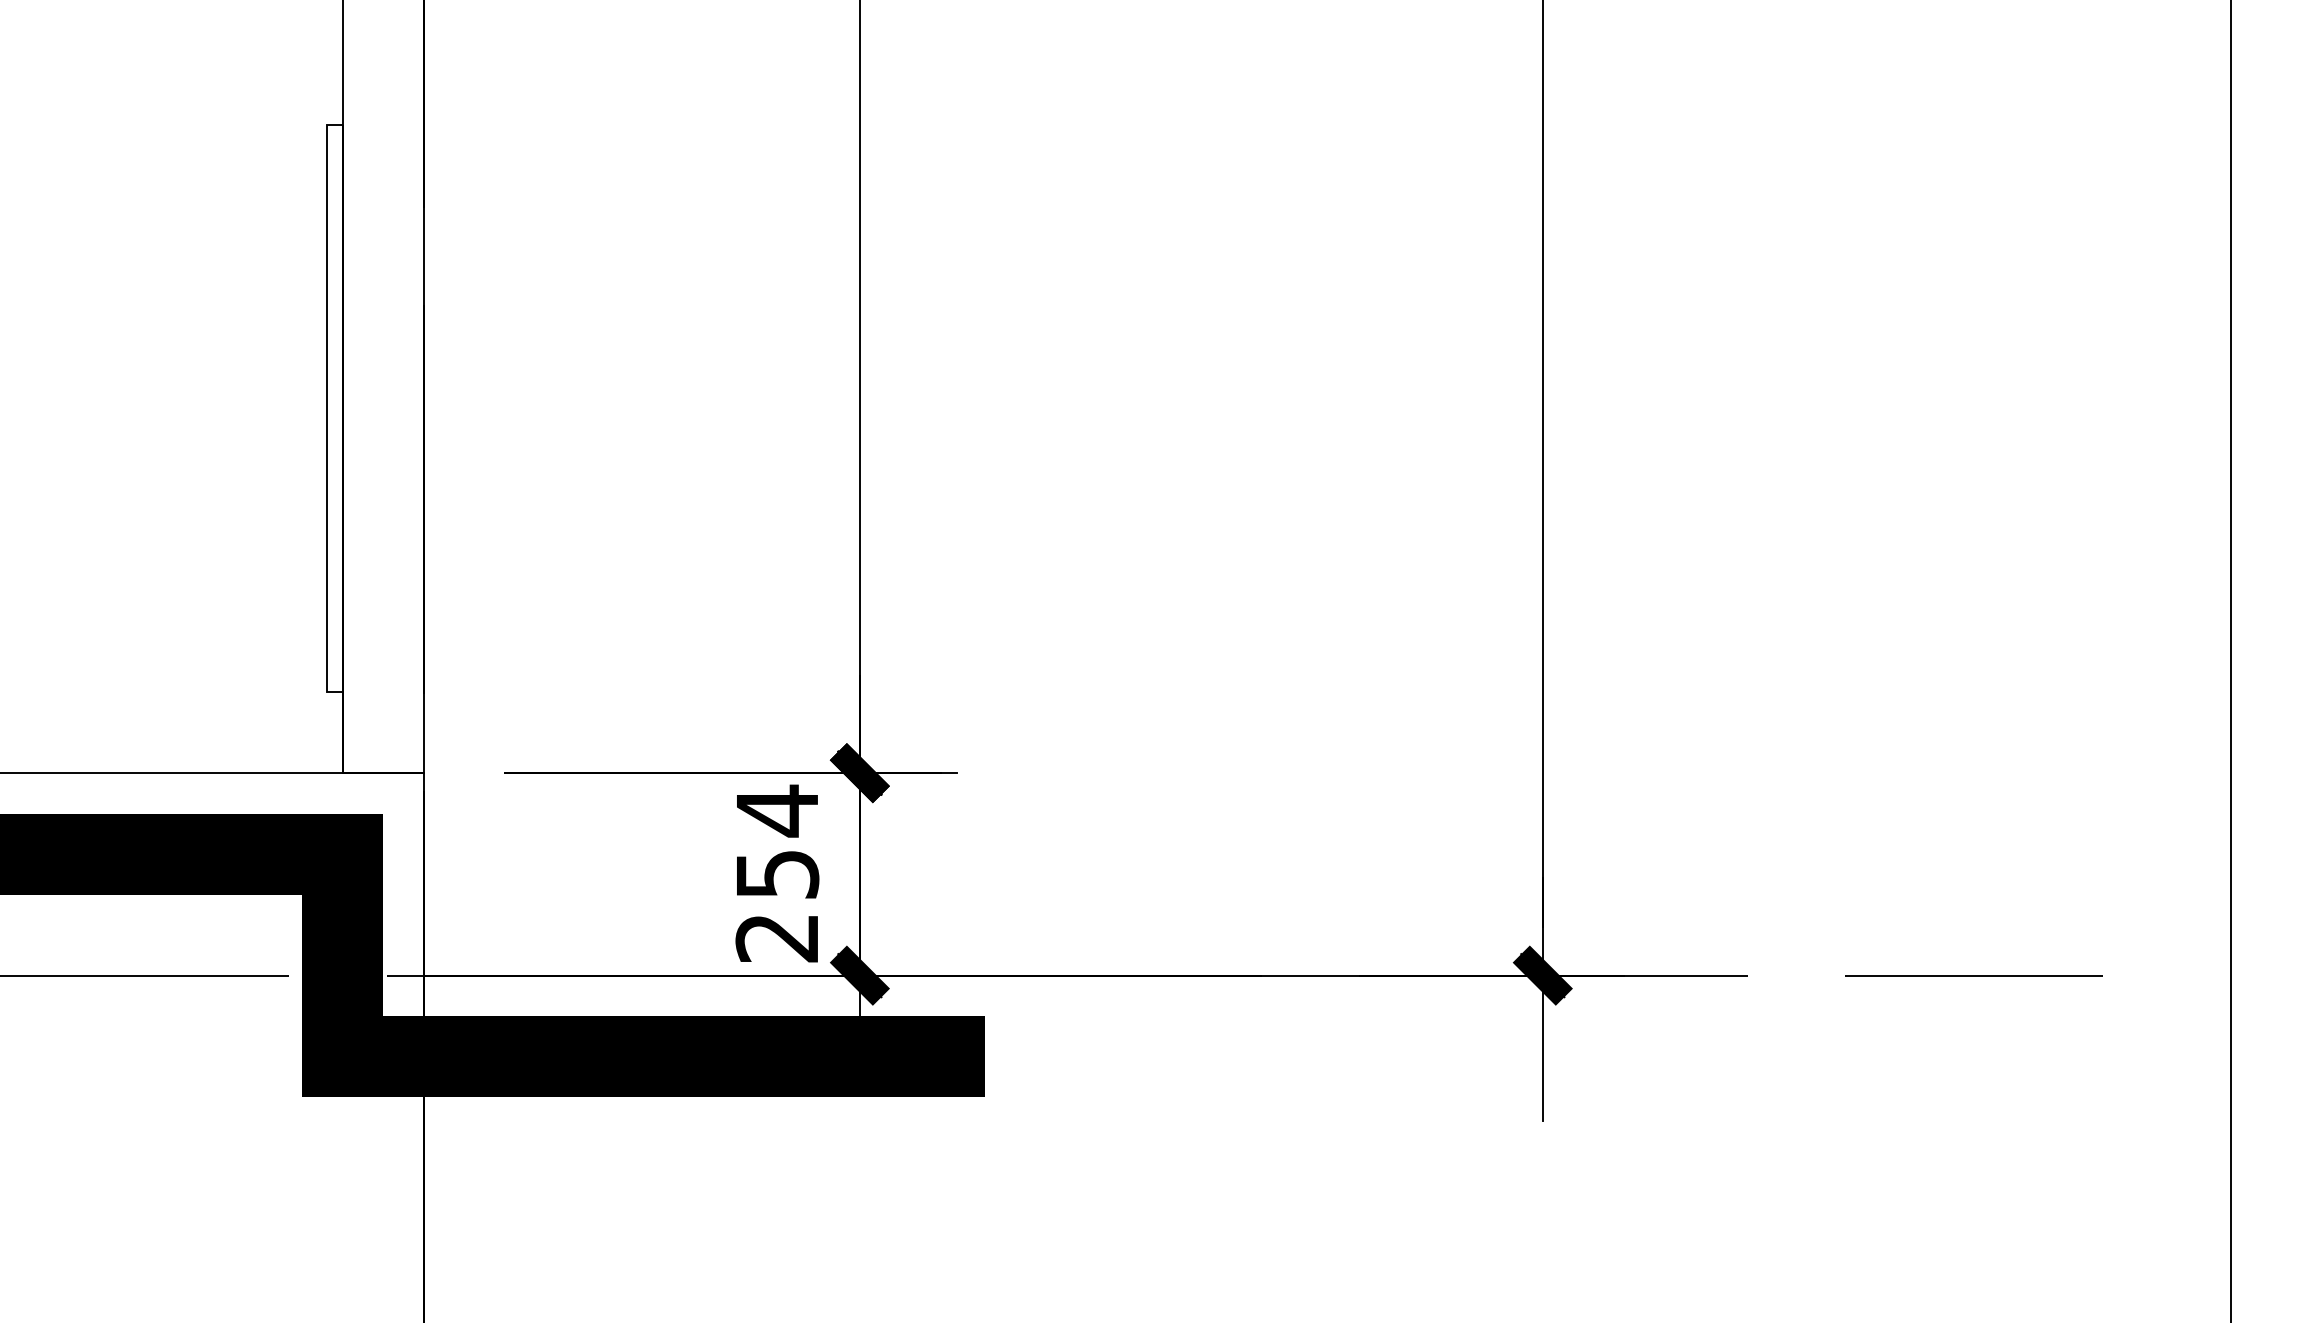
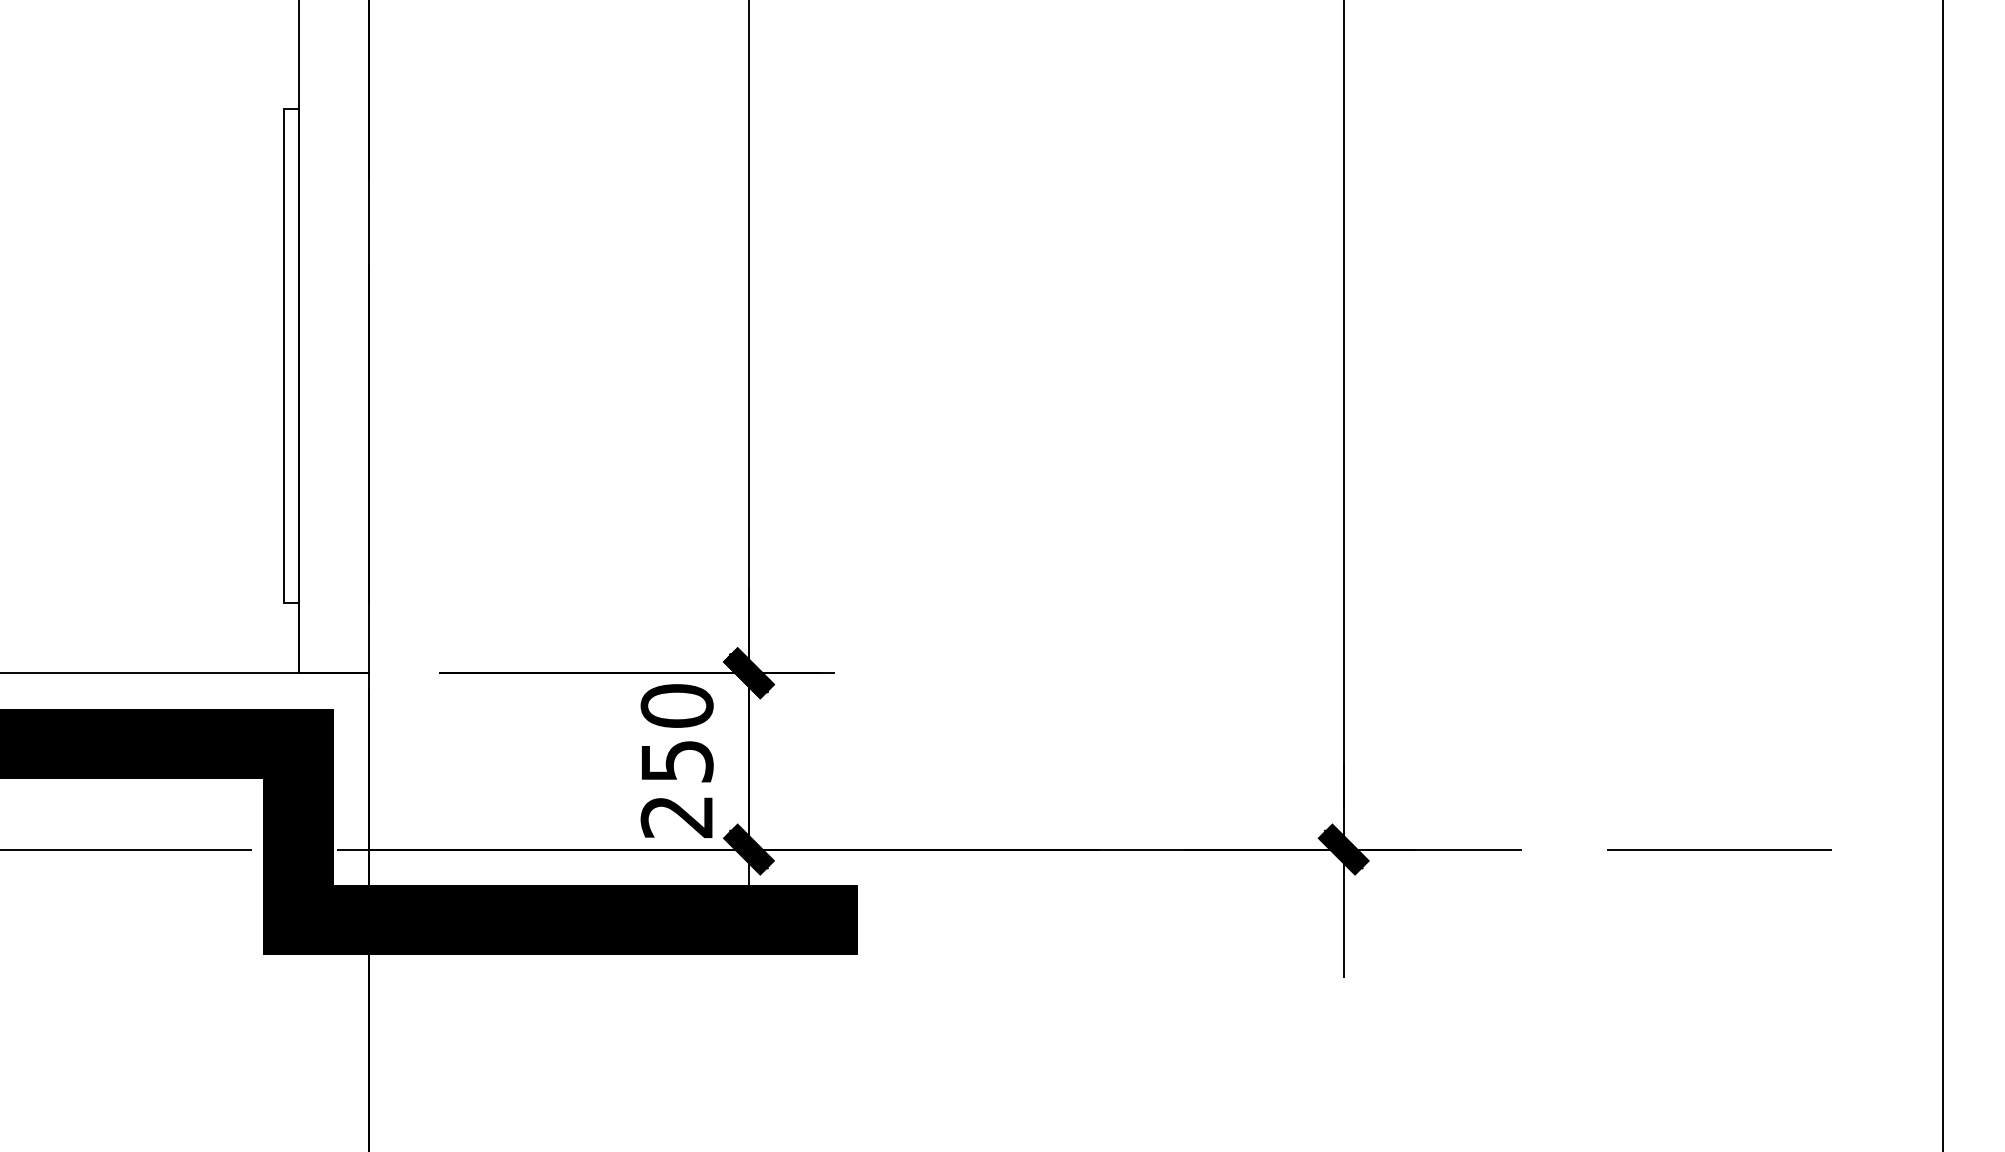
text: (777, 810) -> (677, 705), 254 -> 250

